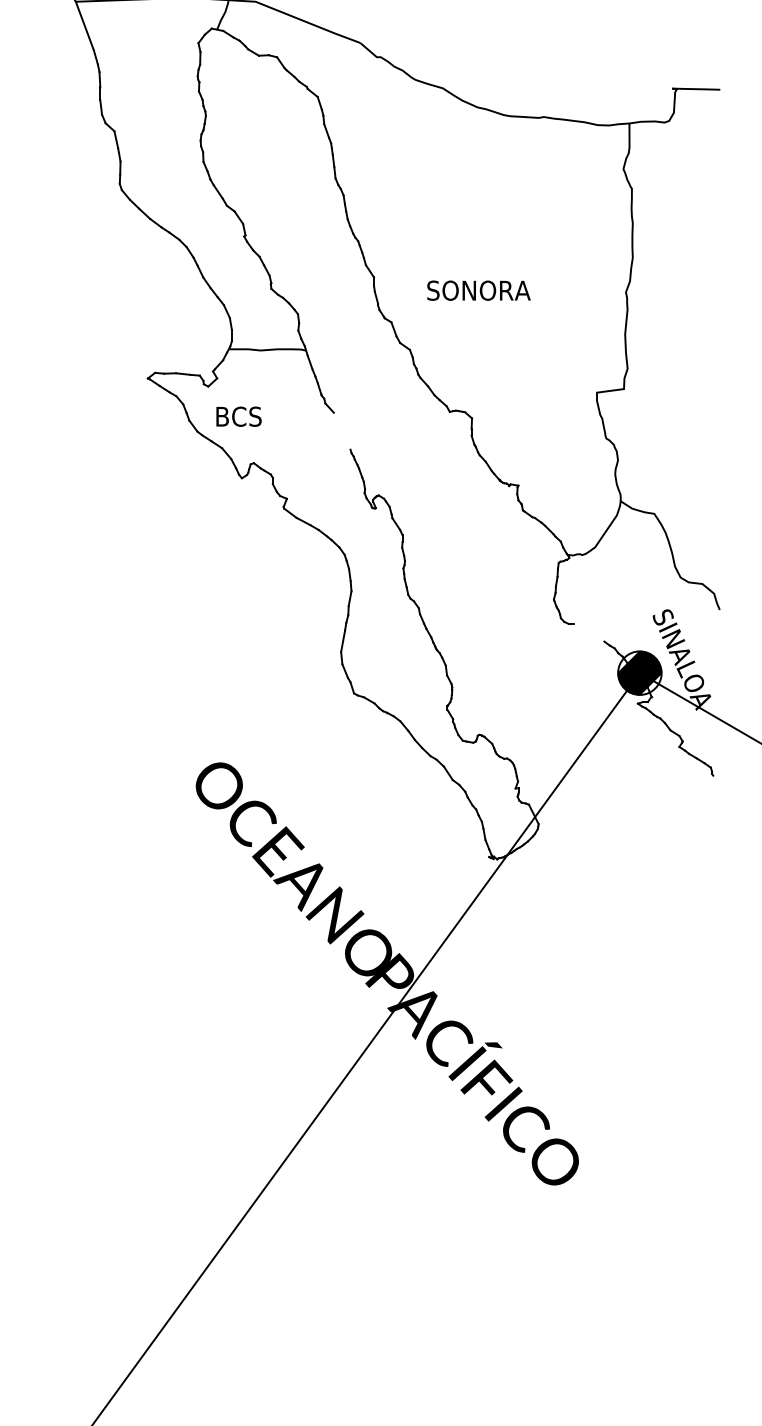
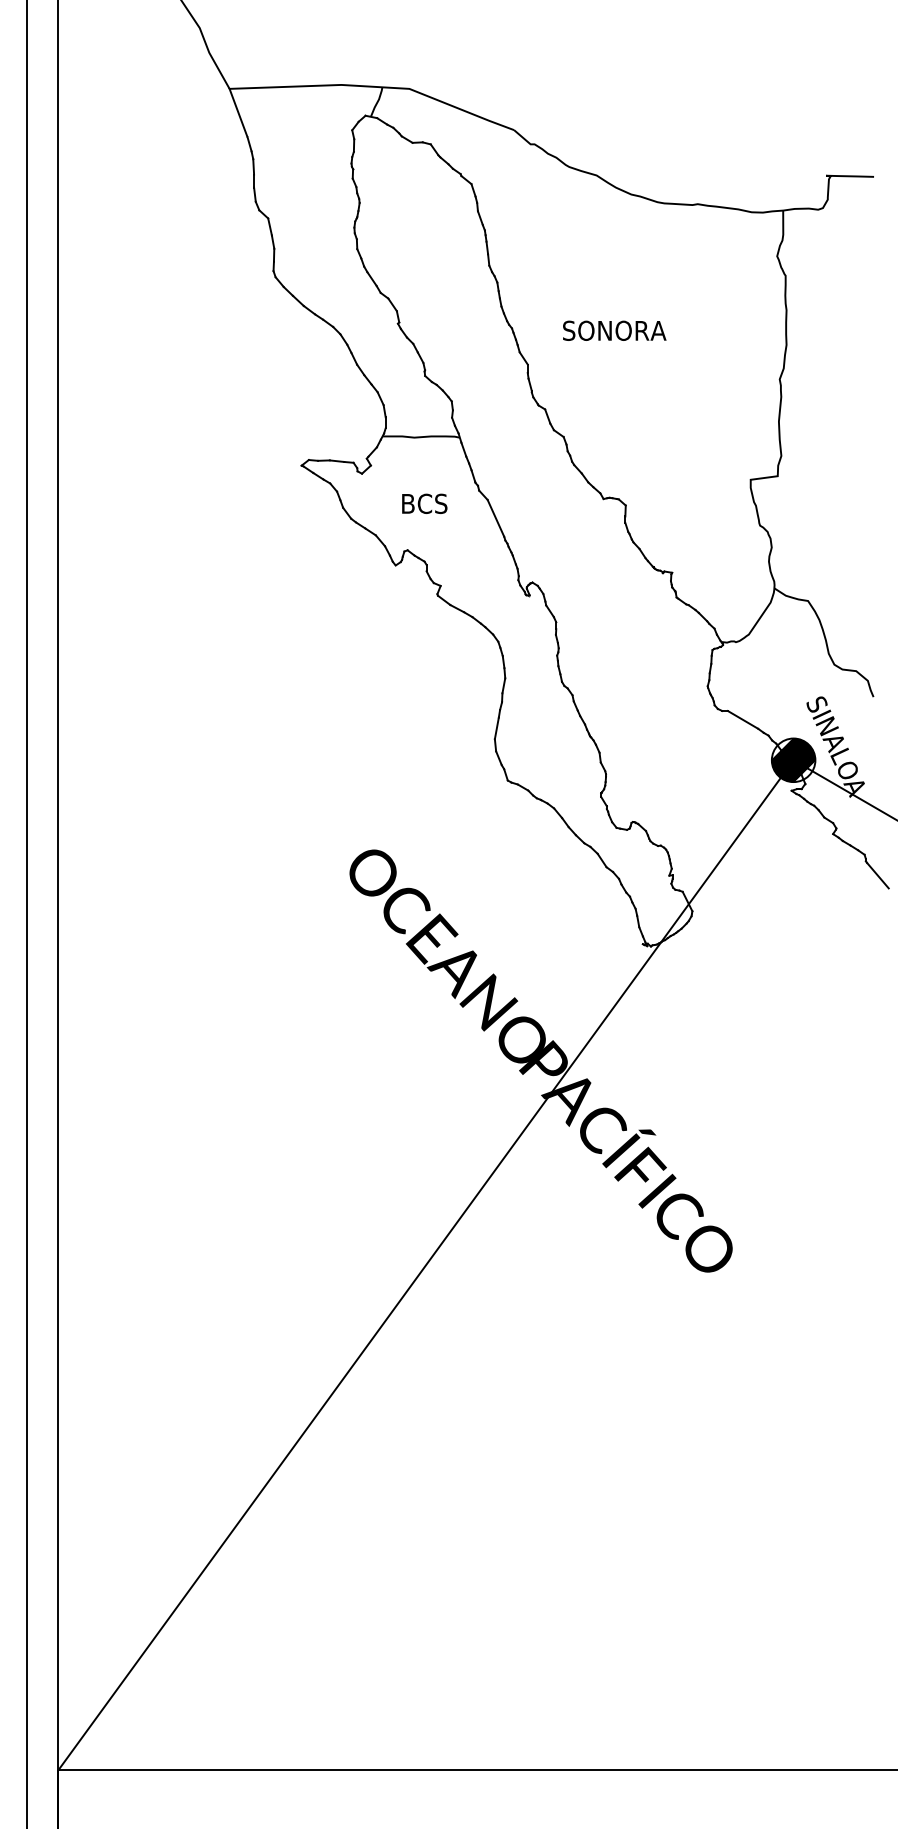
text: (478, 290) -> (614, 330), moved
text: (238, 416) -> (424, 503), moved
line: (341, 430) -> (495, 517), added
line: (588, 632) -> (742, 719), added
line: (723, 788) -> (877, 875), added

